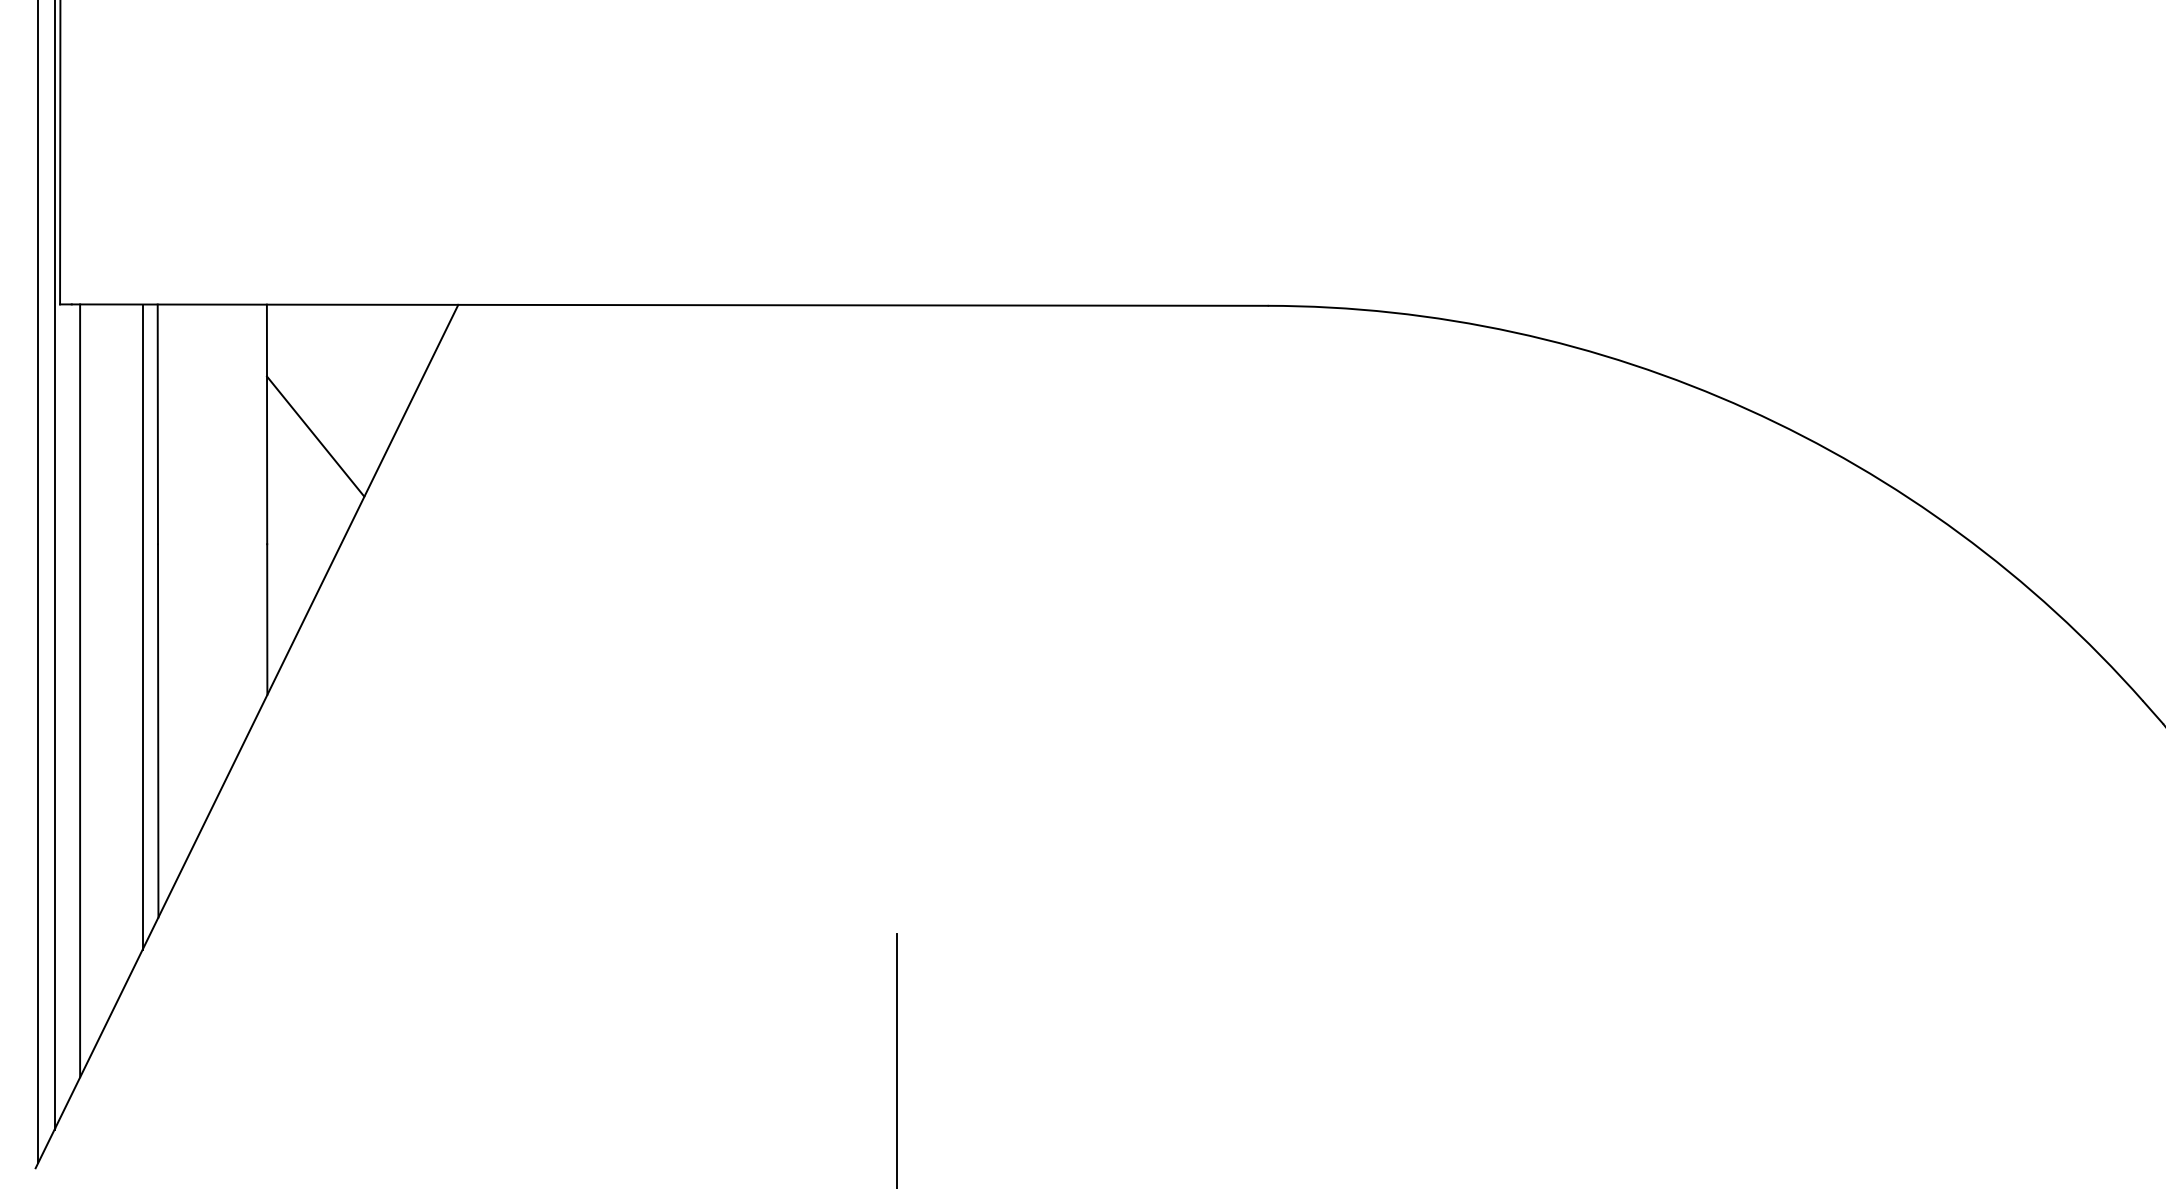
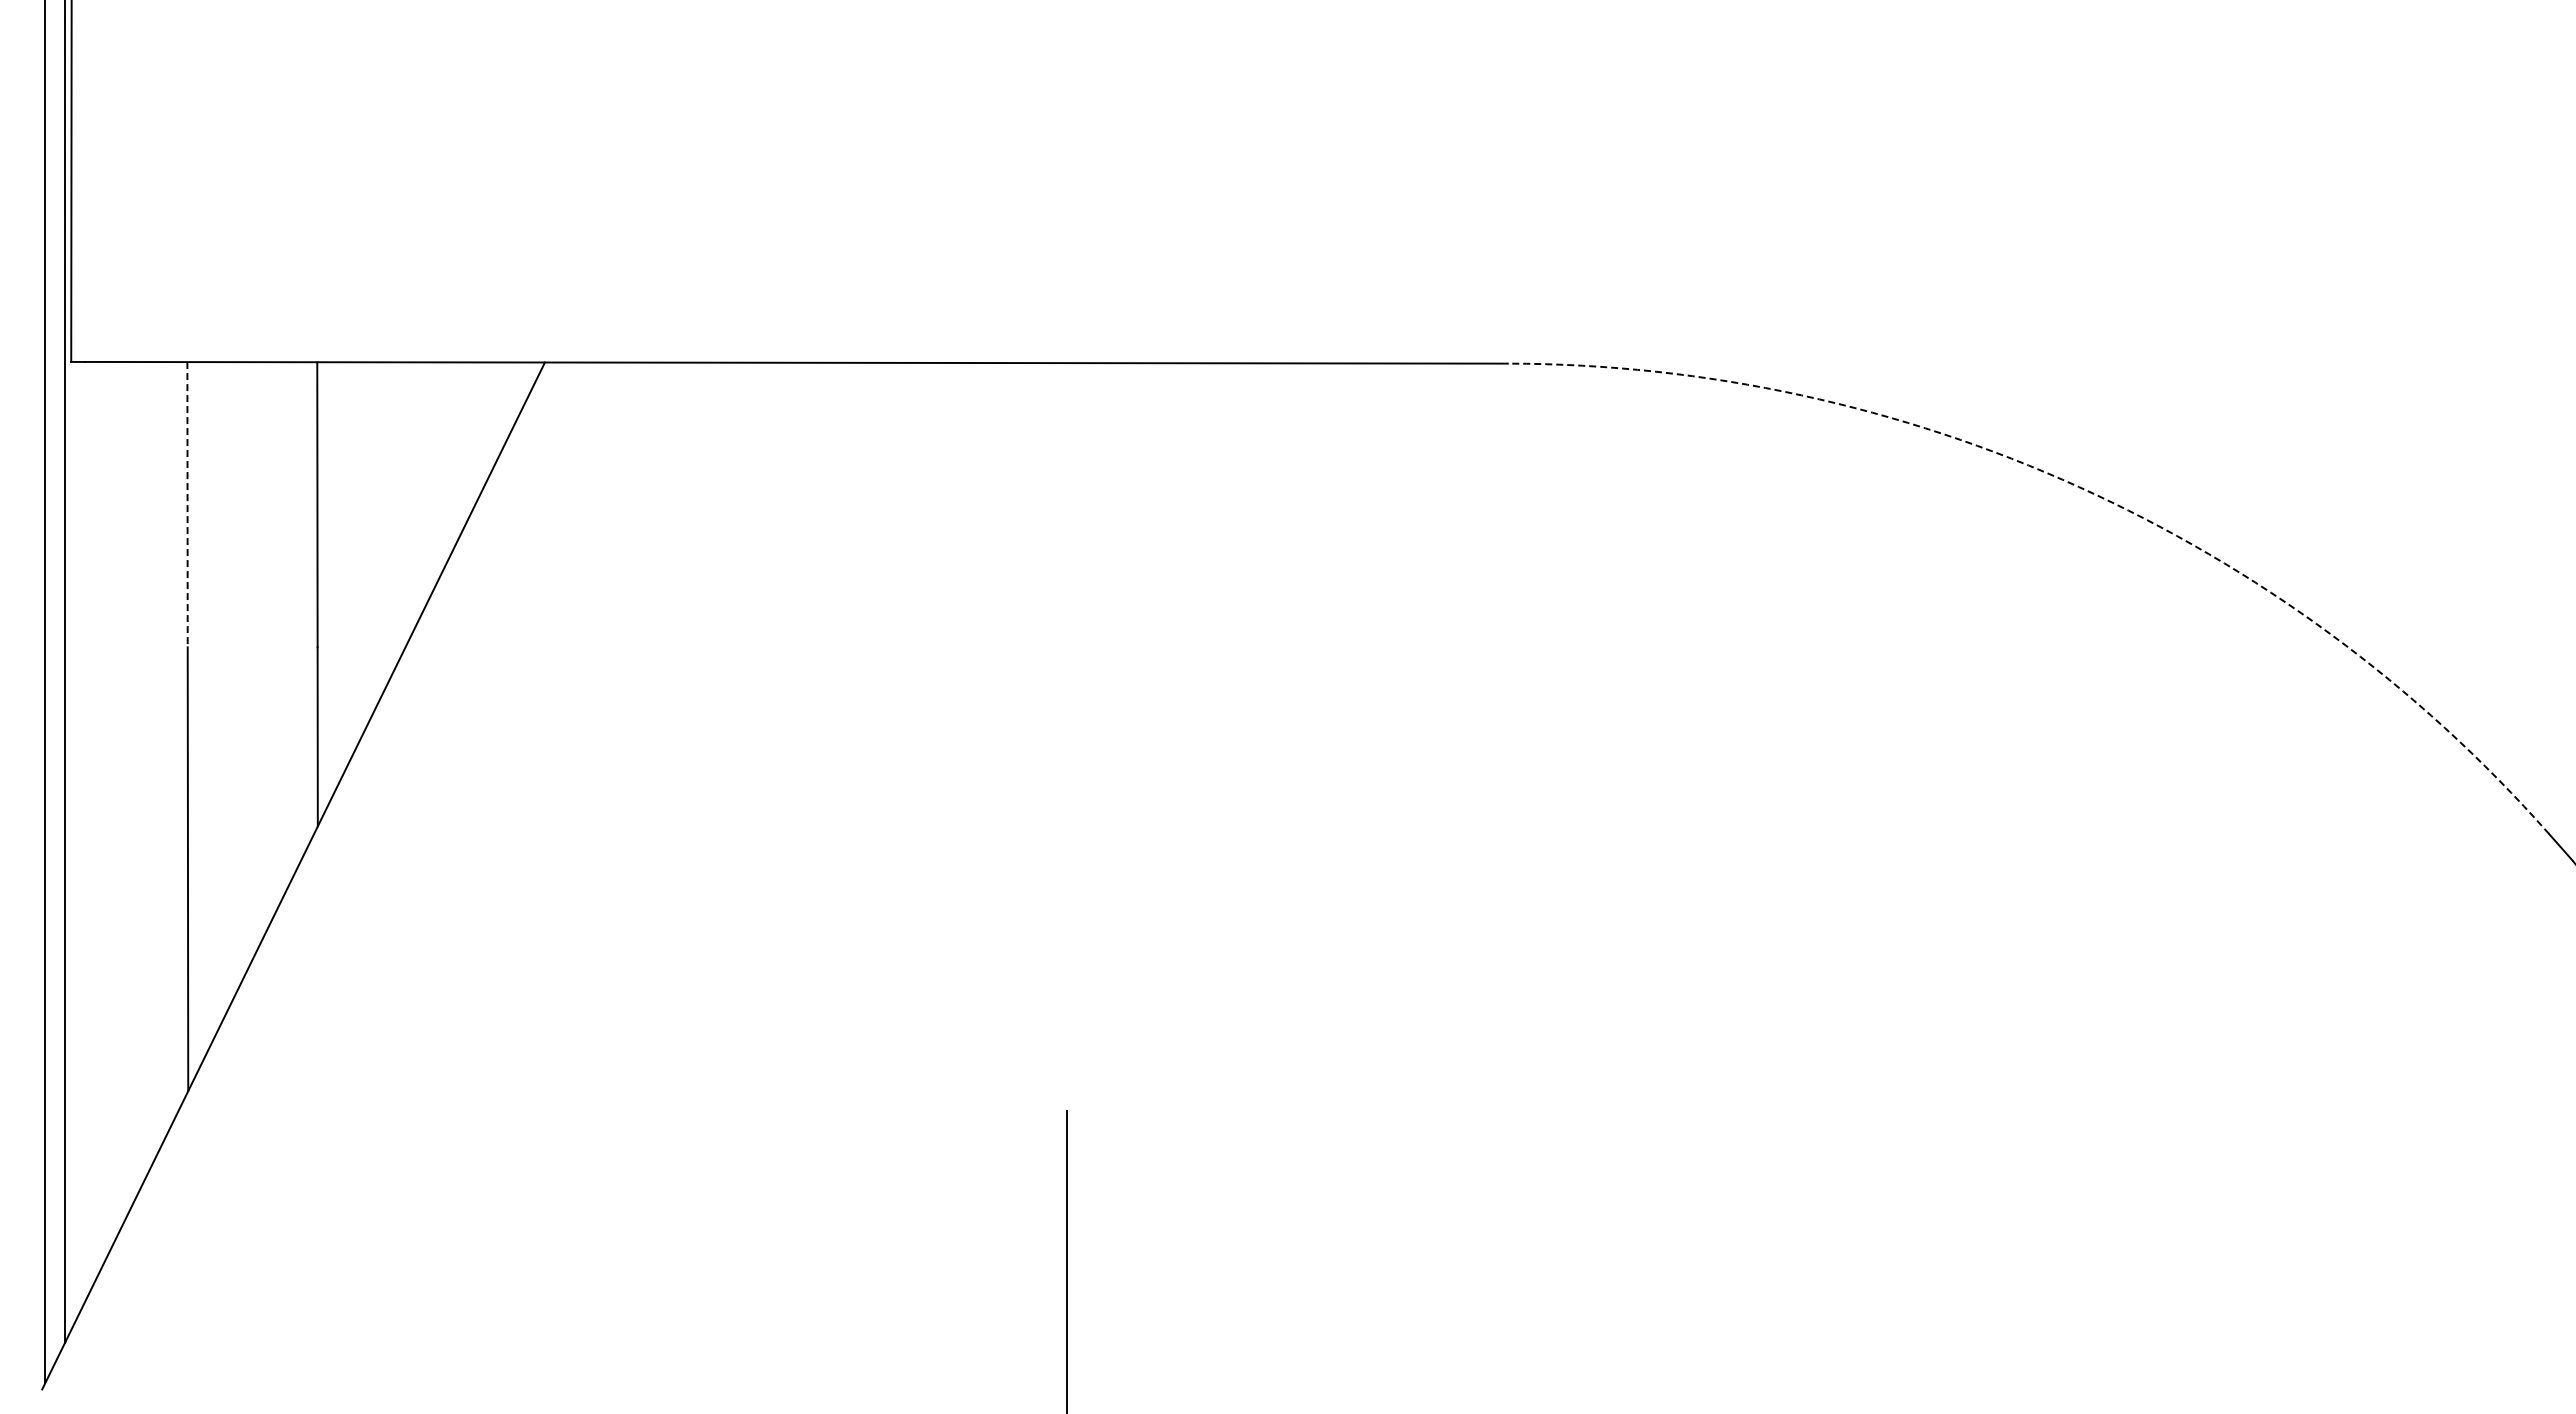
arc: (1747, 409) -> (2078, 487), solid -> dashed
line: (157, 424) -> (187, 504), solid -> dashed
line: (315, 436) -> (375, 518), removed
line: (142, 626) -> (169, 745), removed
line: (80, 690) -> (95, 821), removed

